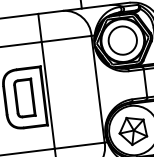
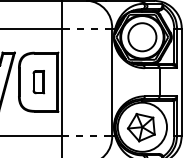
line: (66, 38) -> (87, 28), solid -> dashed
part: (24, 97) -> (38, 81), size x0.6
line: (80, 145) -> (87, 135), solid -> dashed

